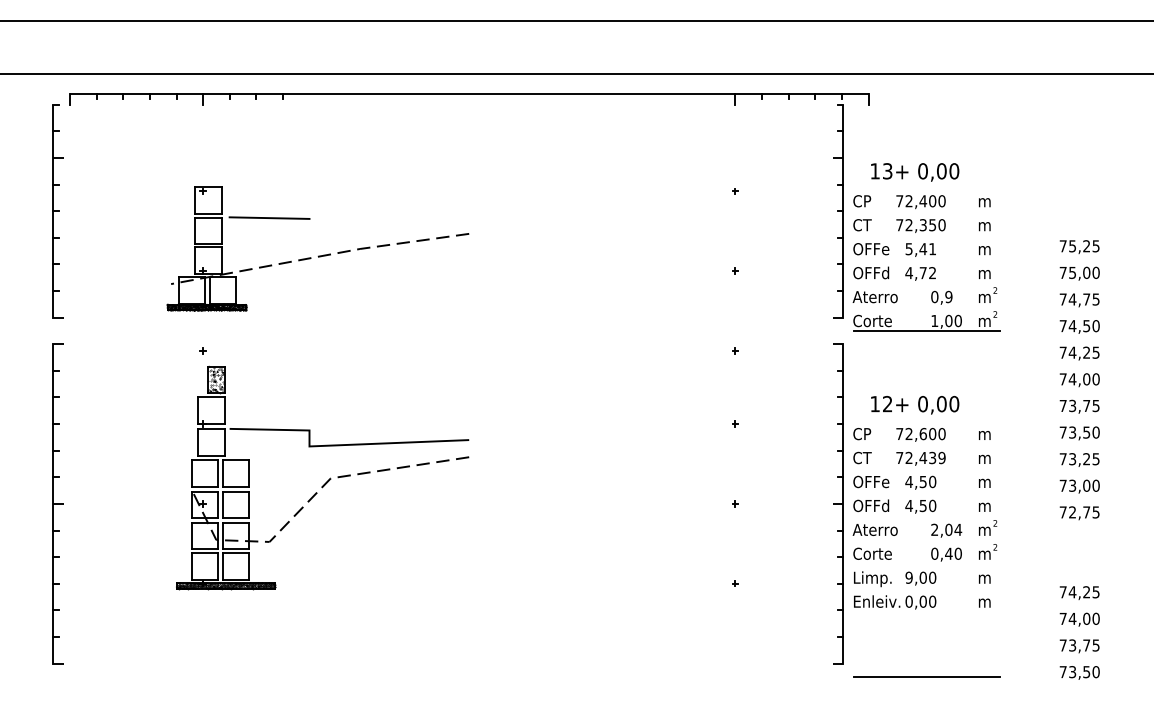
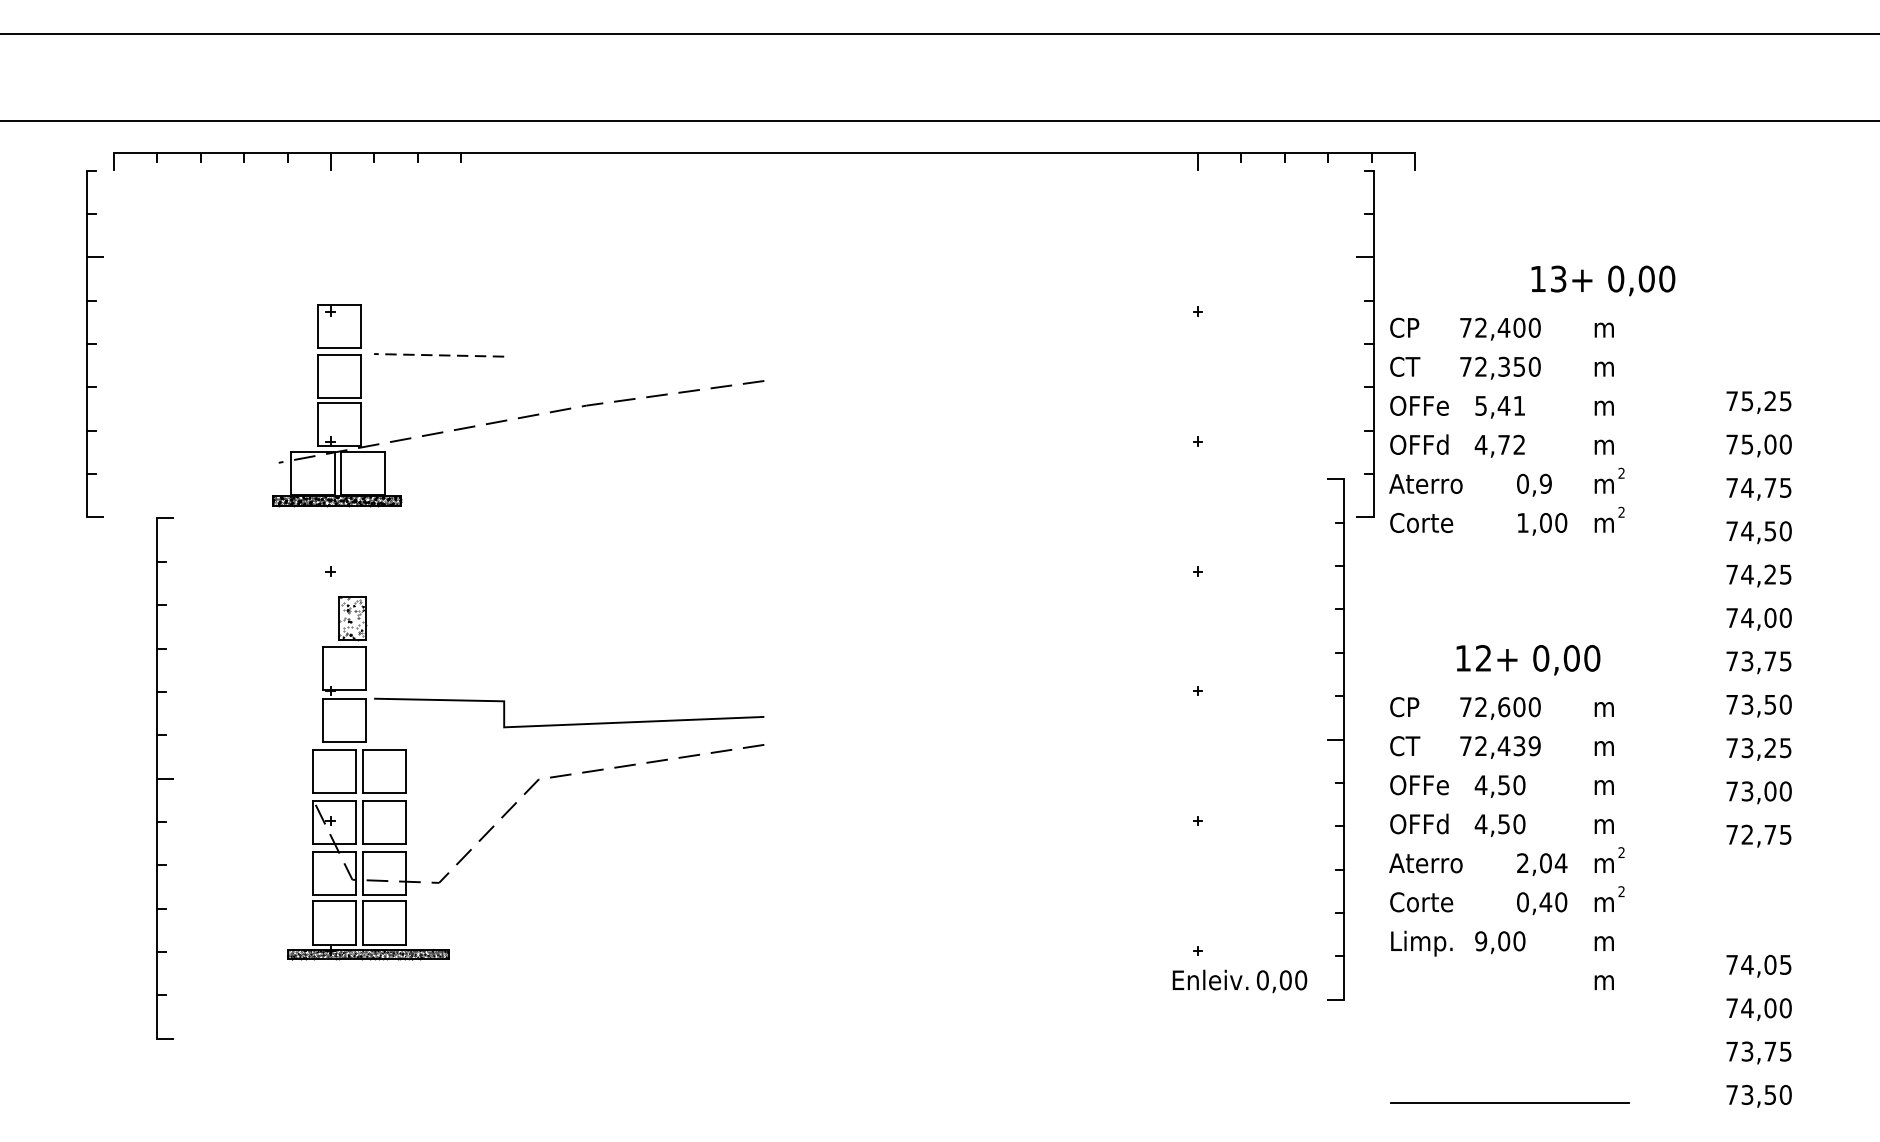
text: (915, 172) -> (1603, 281), moved
line: (269, 218) -> (439, 355), solid -> dashed
line: (926, 330) -> (1509, 538), removed
text: (915, 405) -> (1528, 660), moved
part: (57, 503) -> (163, 777), moved
part: (838, 503) -> (1336, 738), moved
text: (1086, 592) -> (1770, 965), 74,25 -> 74,05
text: (895, 602) -> (1240, 981), moved

